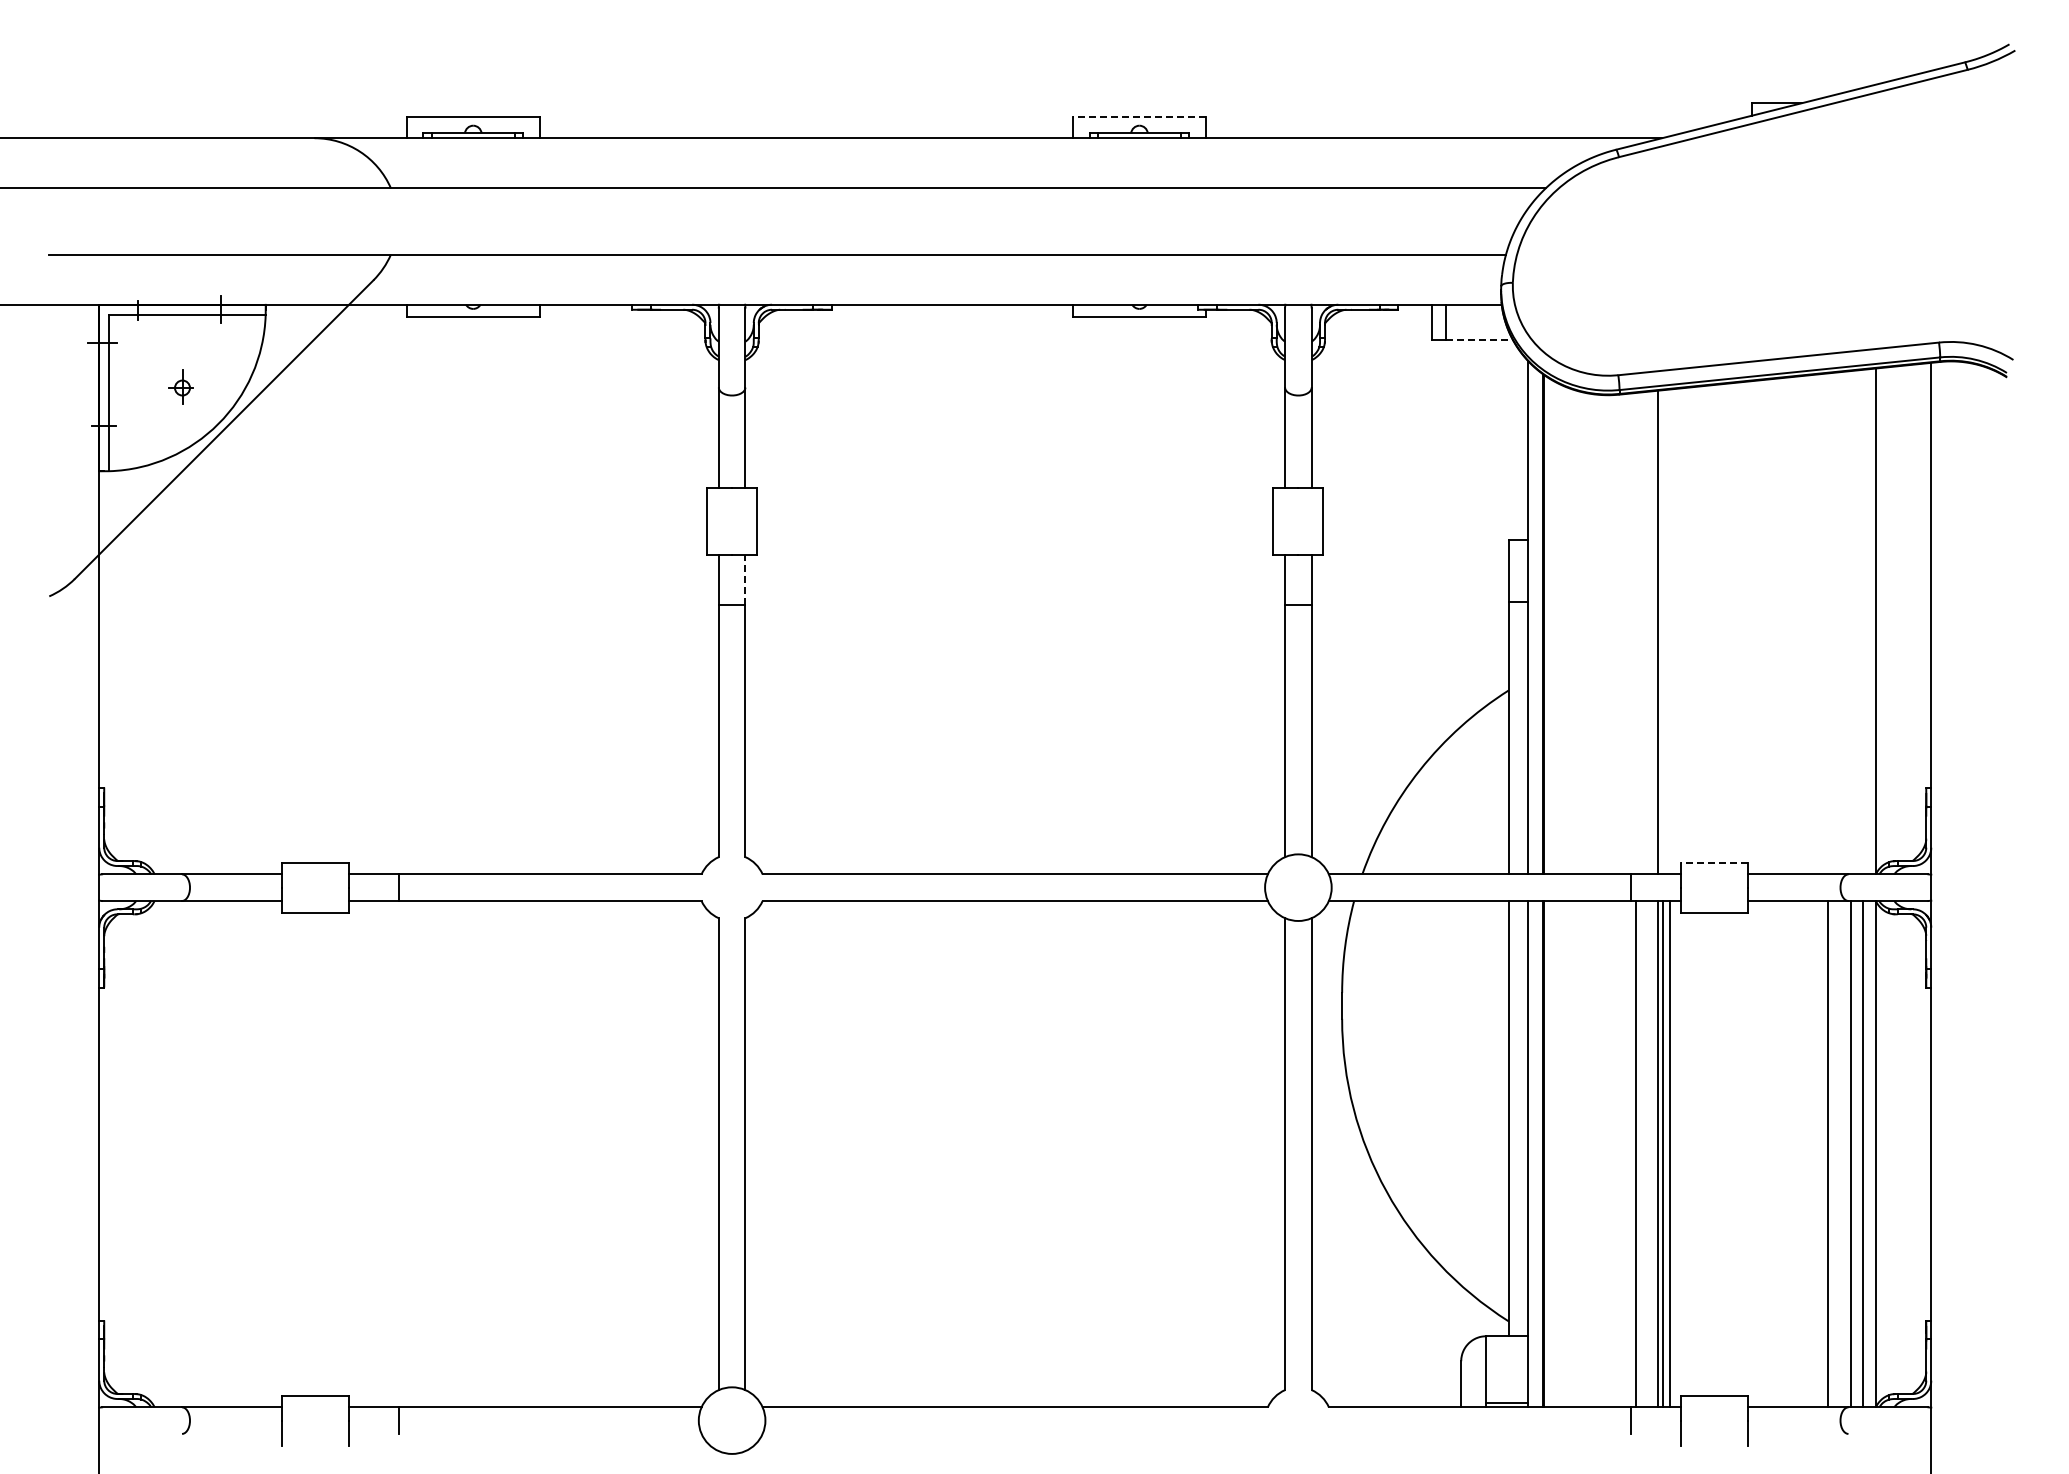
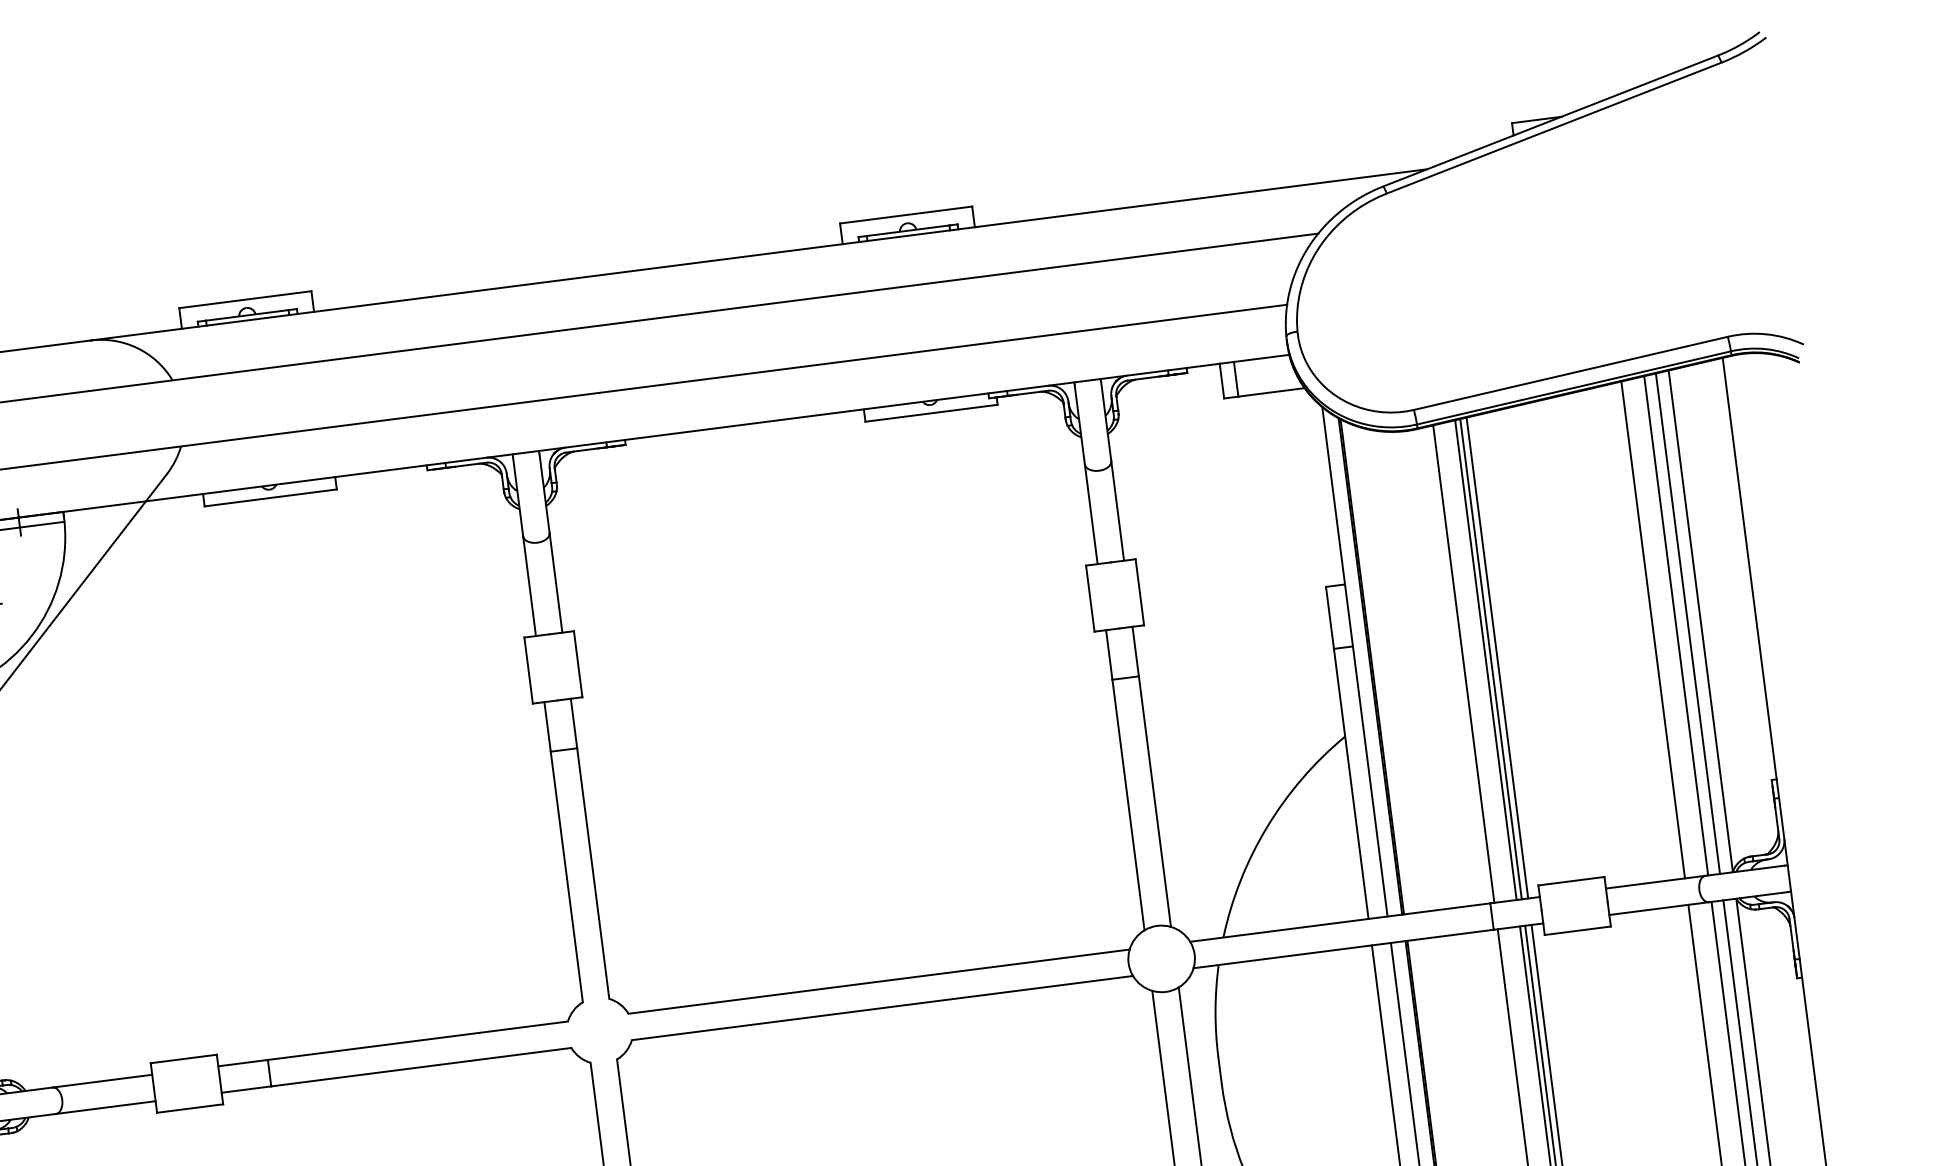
line: (1139, 117) -> (906, 215), dashed -> solid
line: (1479, 339) -> (1271, 392), dashed -> solid
line: (745, 579) -> (574, 723), dashed -> solid
line: (1863, 621) -> (1688, 623), added
line: (1851, 622) -> (1676, 625), added
line: (1827, 623) -> (1652, 629), added
line: (1669, 631) -> (1497, 657), added
line: (1663, 632) -> (1491, 659), added
line: (1635, 633) -> (1463, 663), added
line: (1714, 862) -> (1571, 881), dashed -> solid

